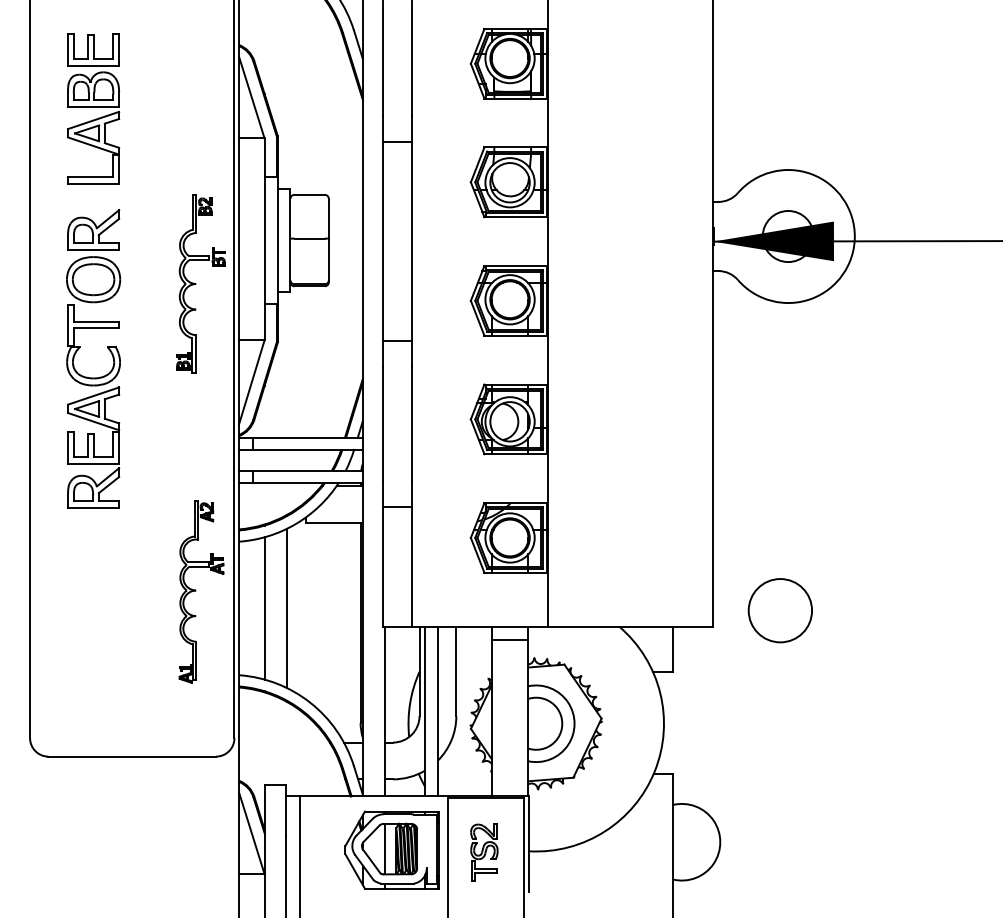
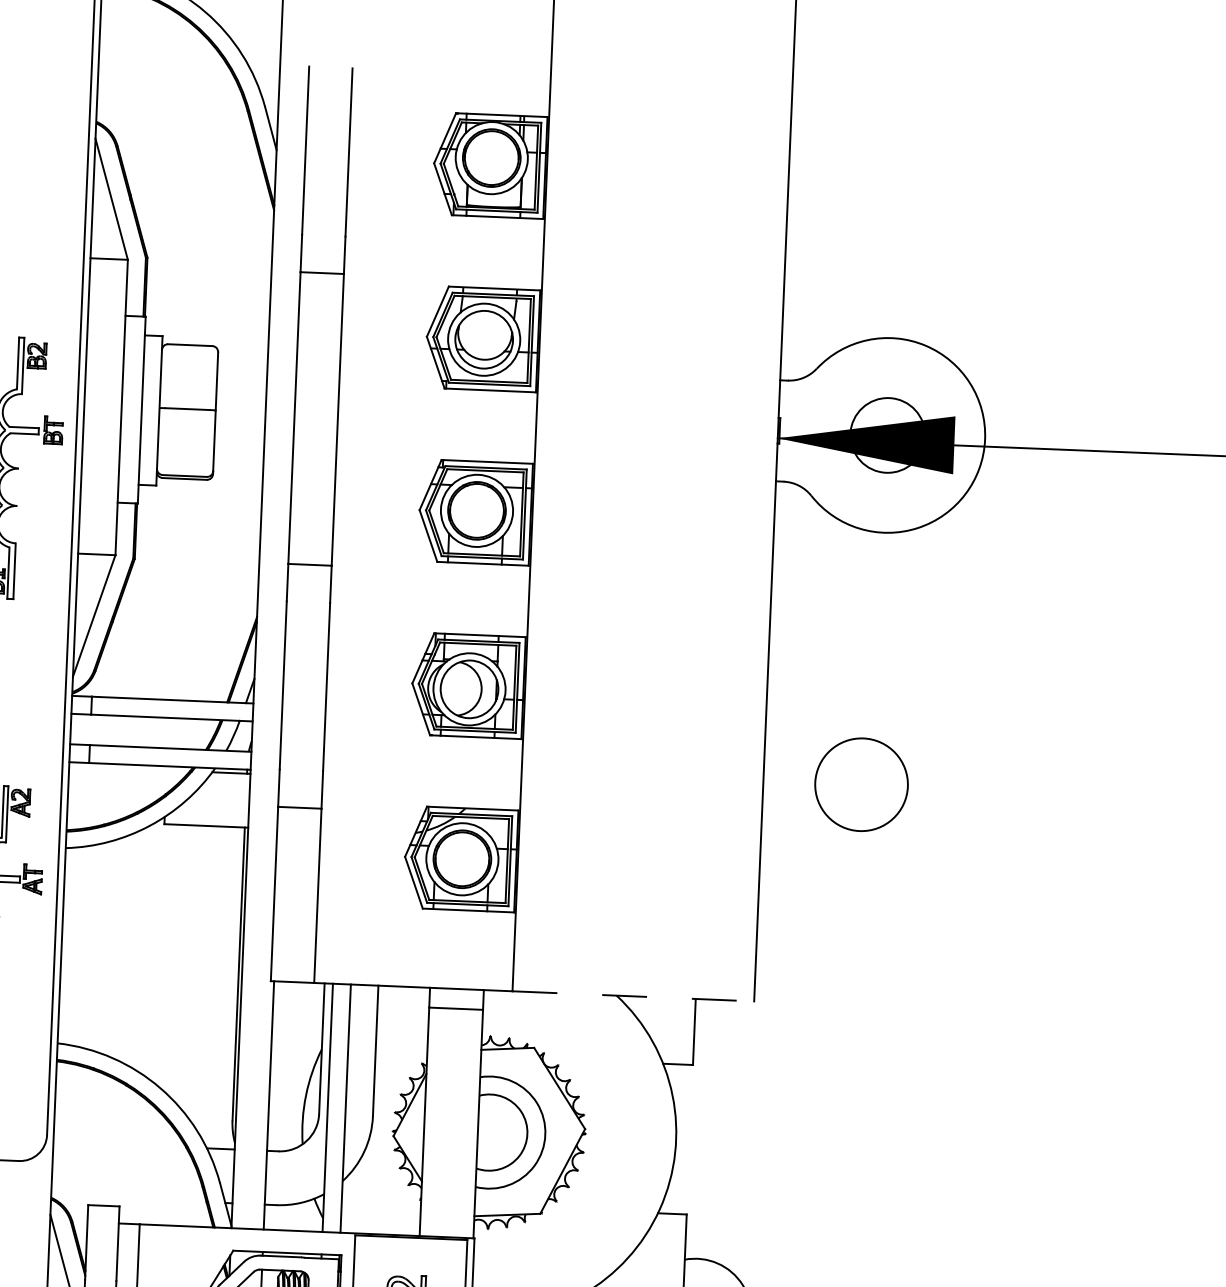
line: (264, 608) -> (98, 947), removed
line: (287, 608) -> (132, 948), removed
circle: (779, 610) -> (860, 784), moved
line: (630, 626) -> (633, 996), solid -> dashed

